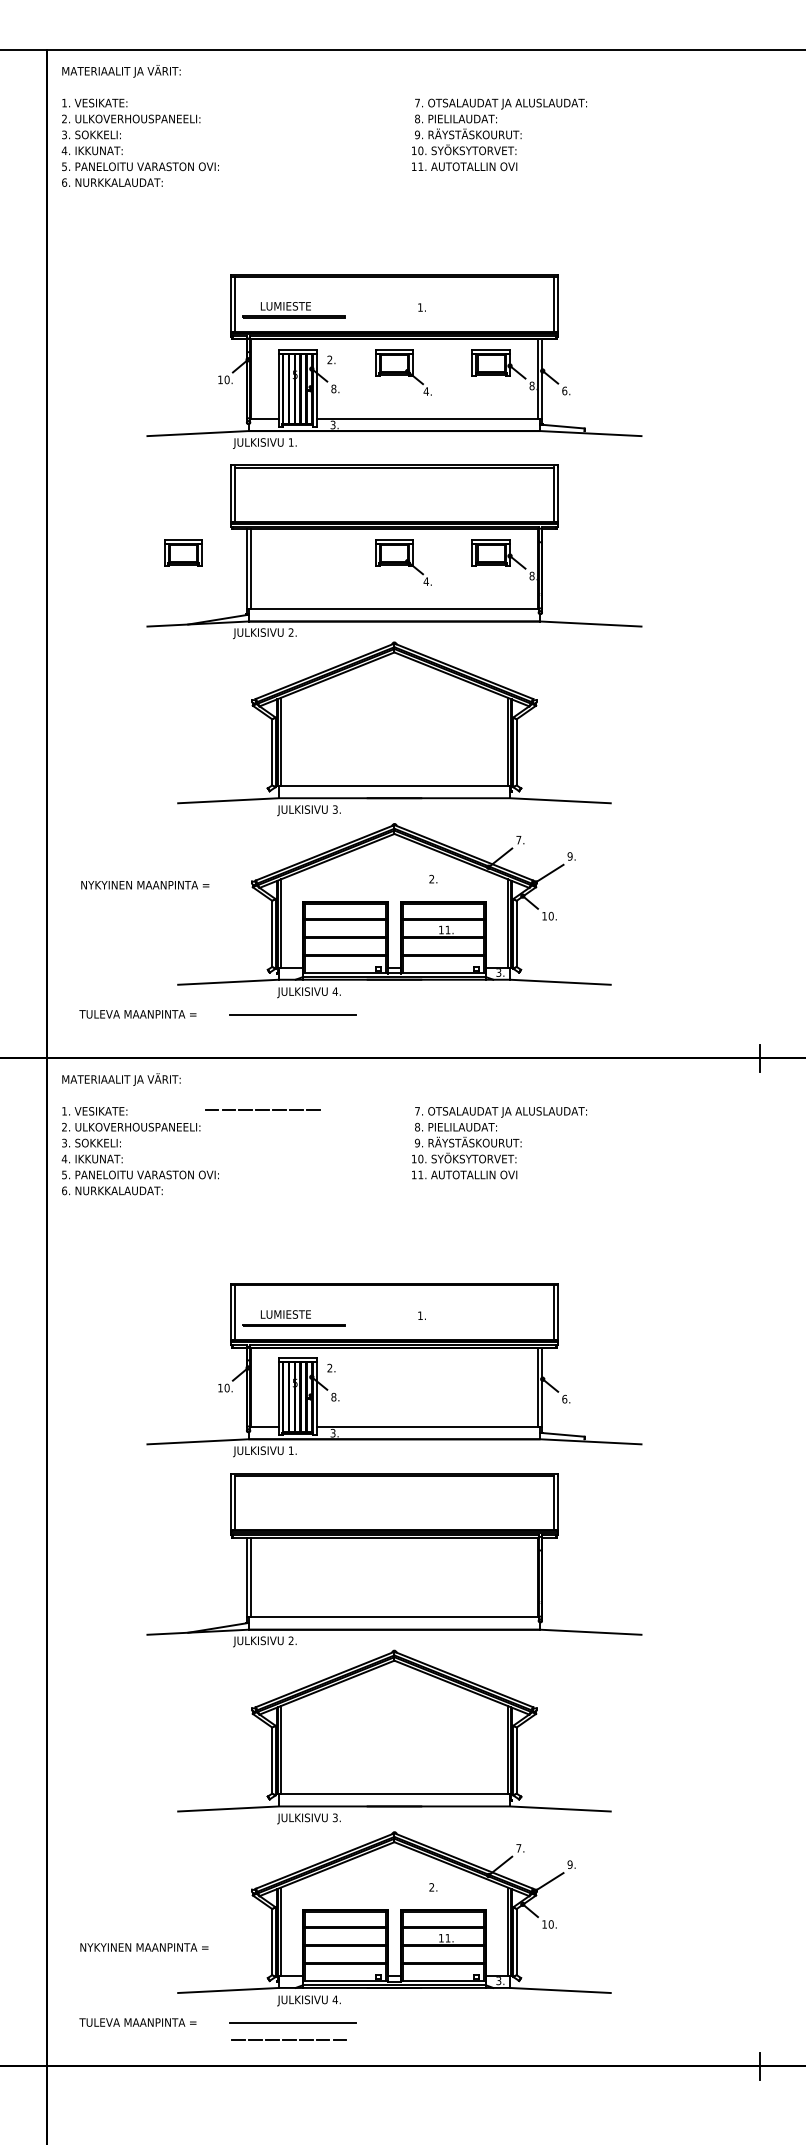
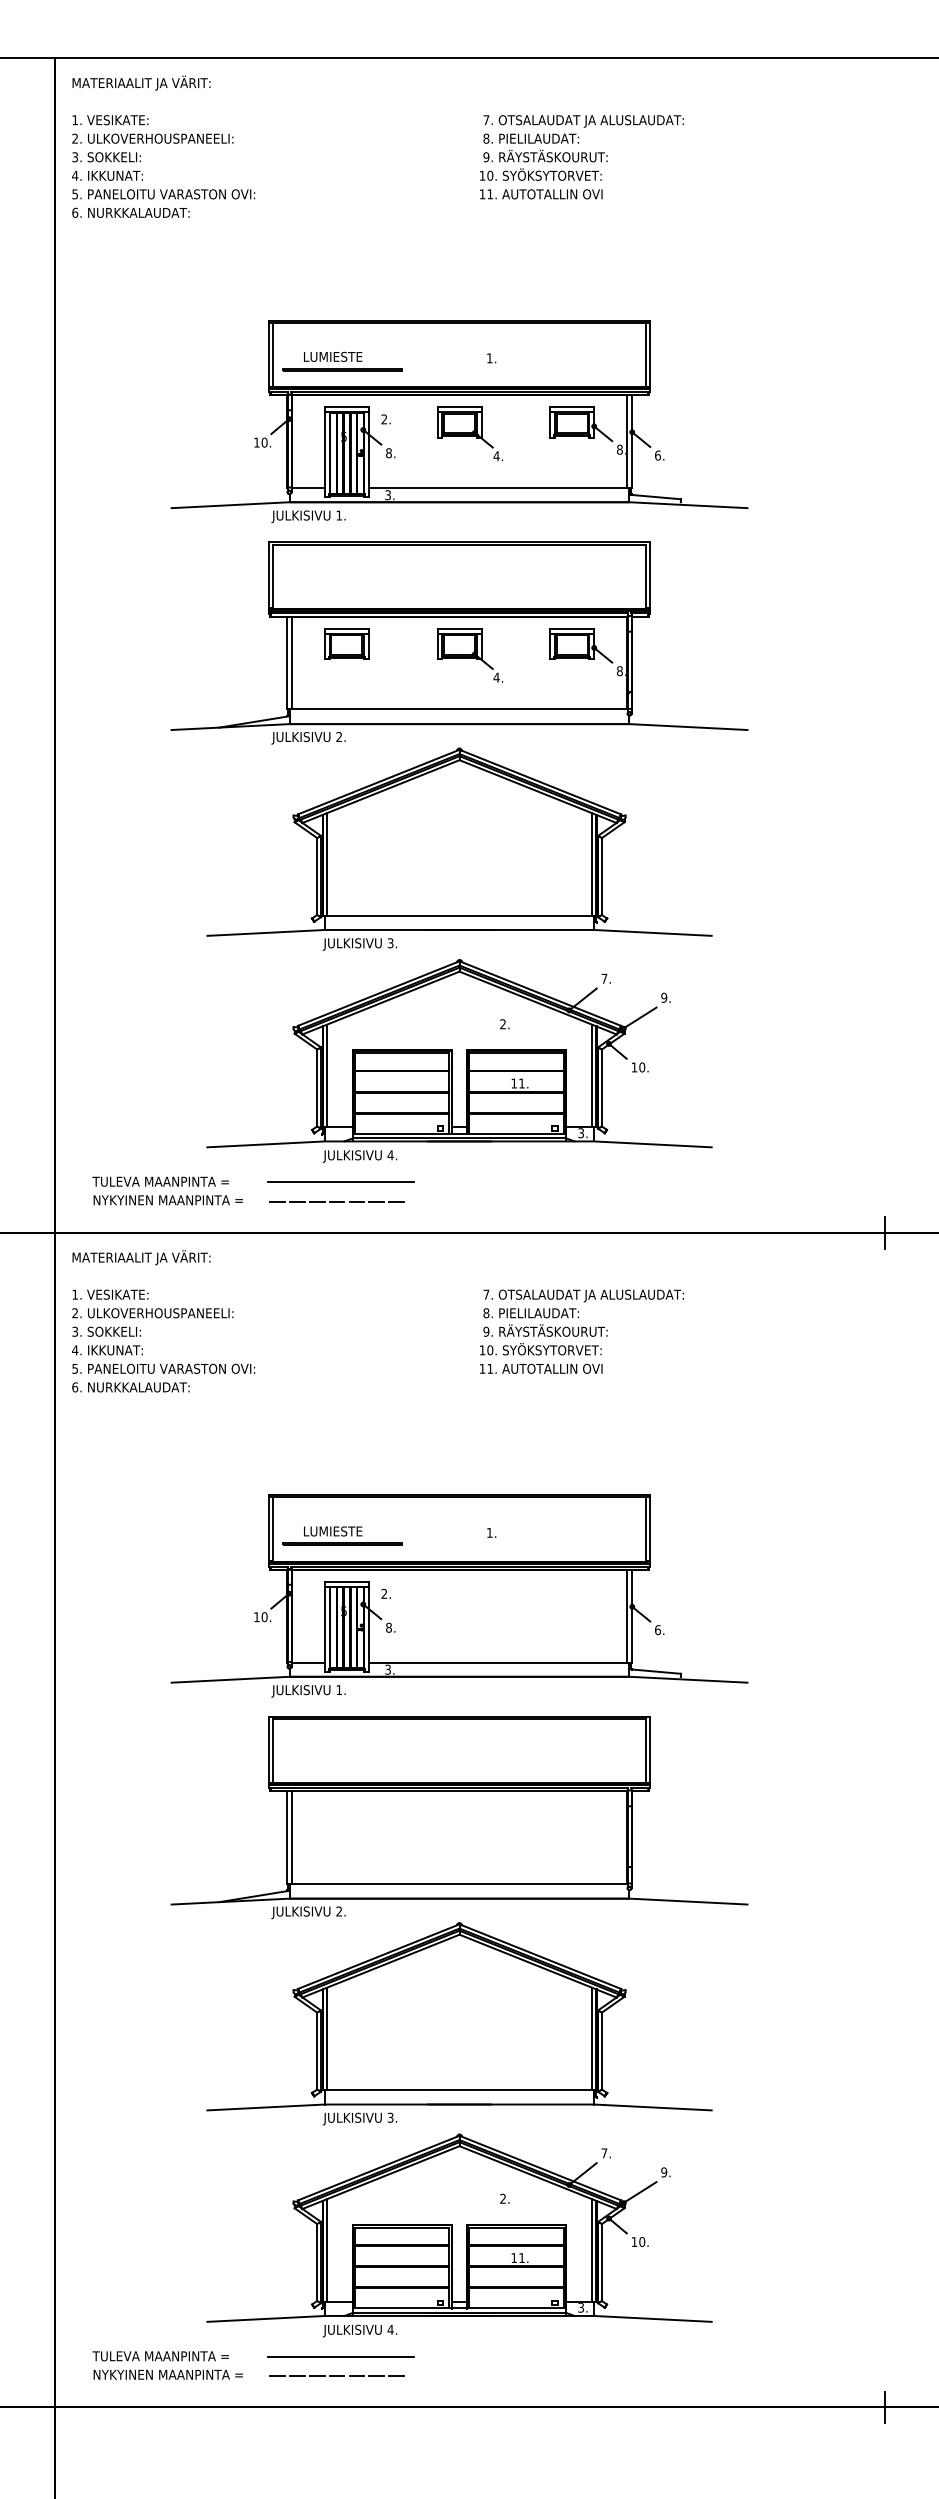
part: (183, 552) -> (346, 643), moved
text: (144, 885) -> (167, 1200), moved
line: (262, 1109) -> (336, 1201), moved
text: (143, 1947) -> (167, 2374), moved

